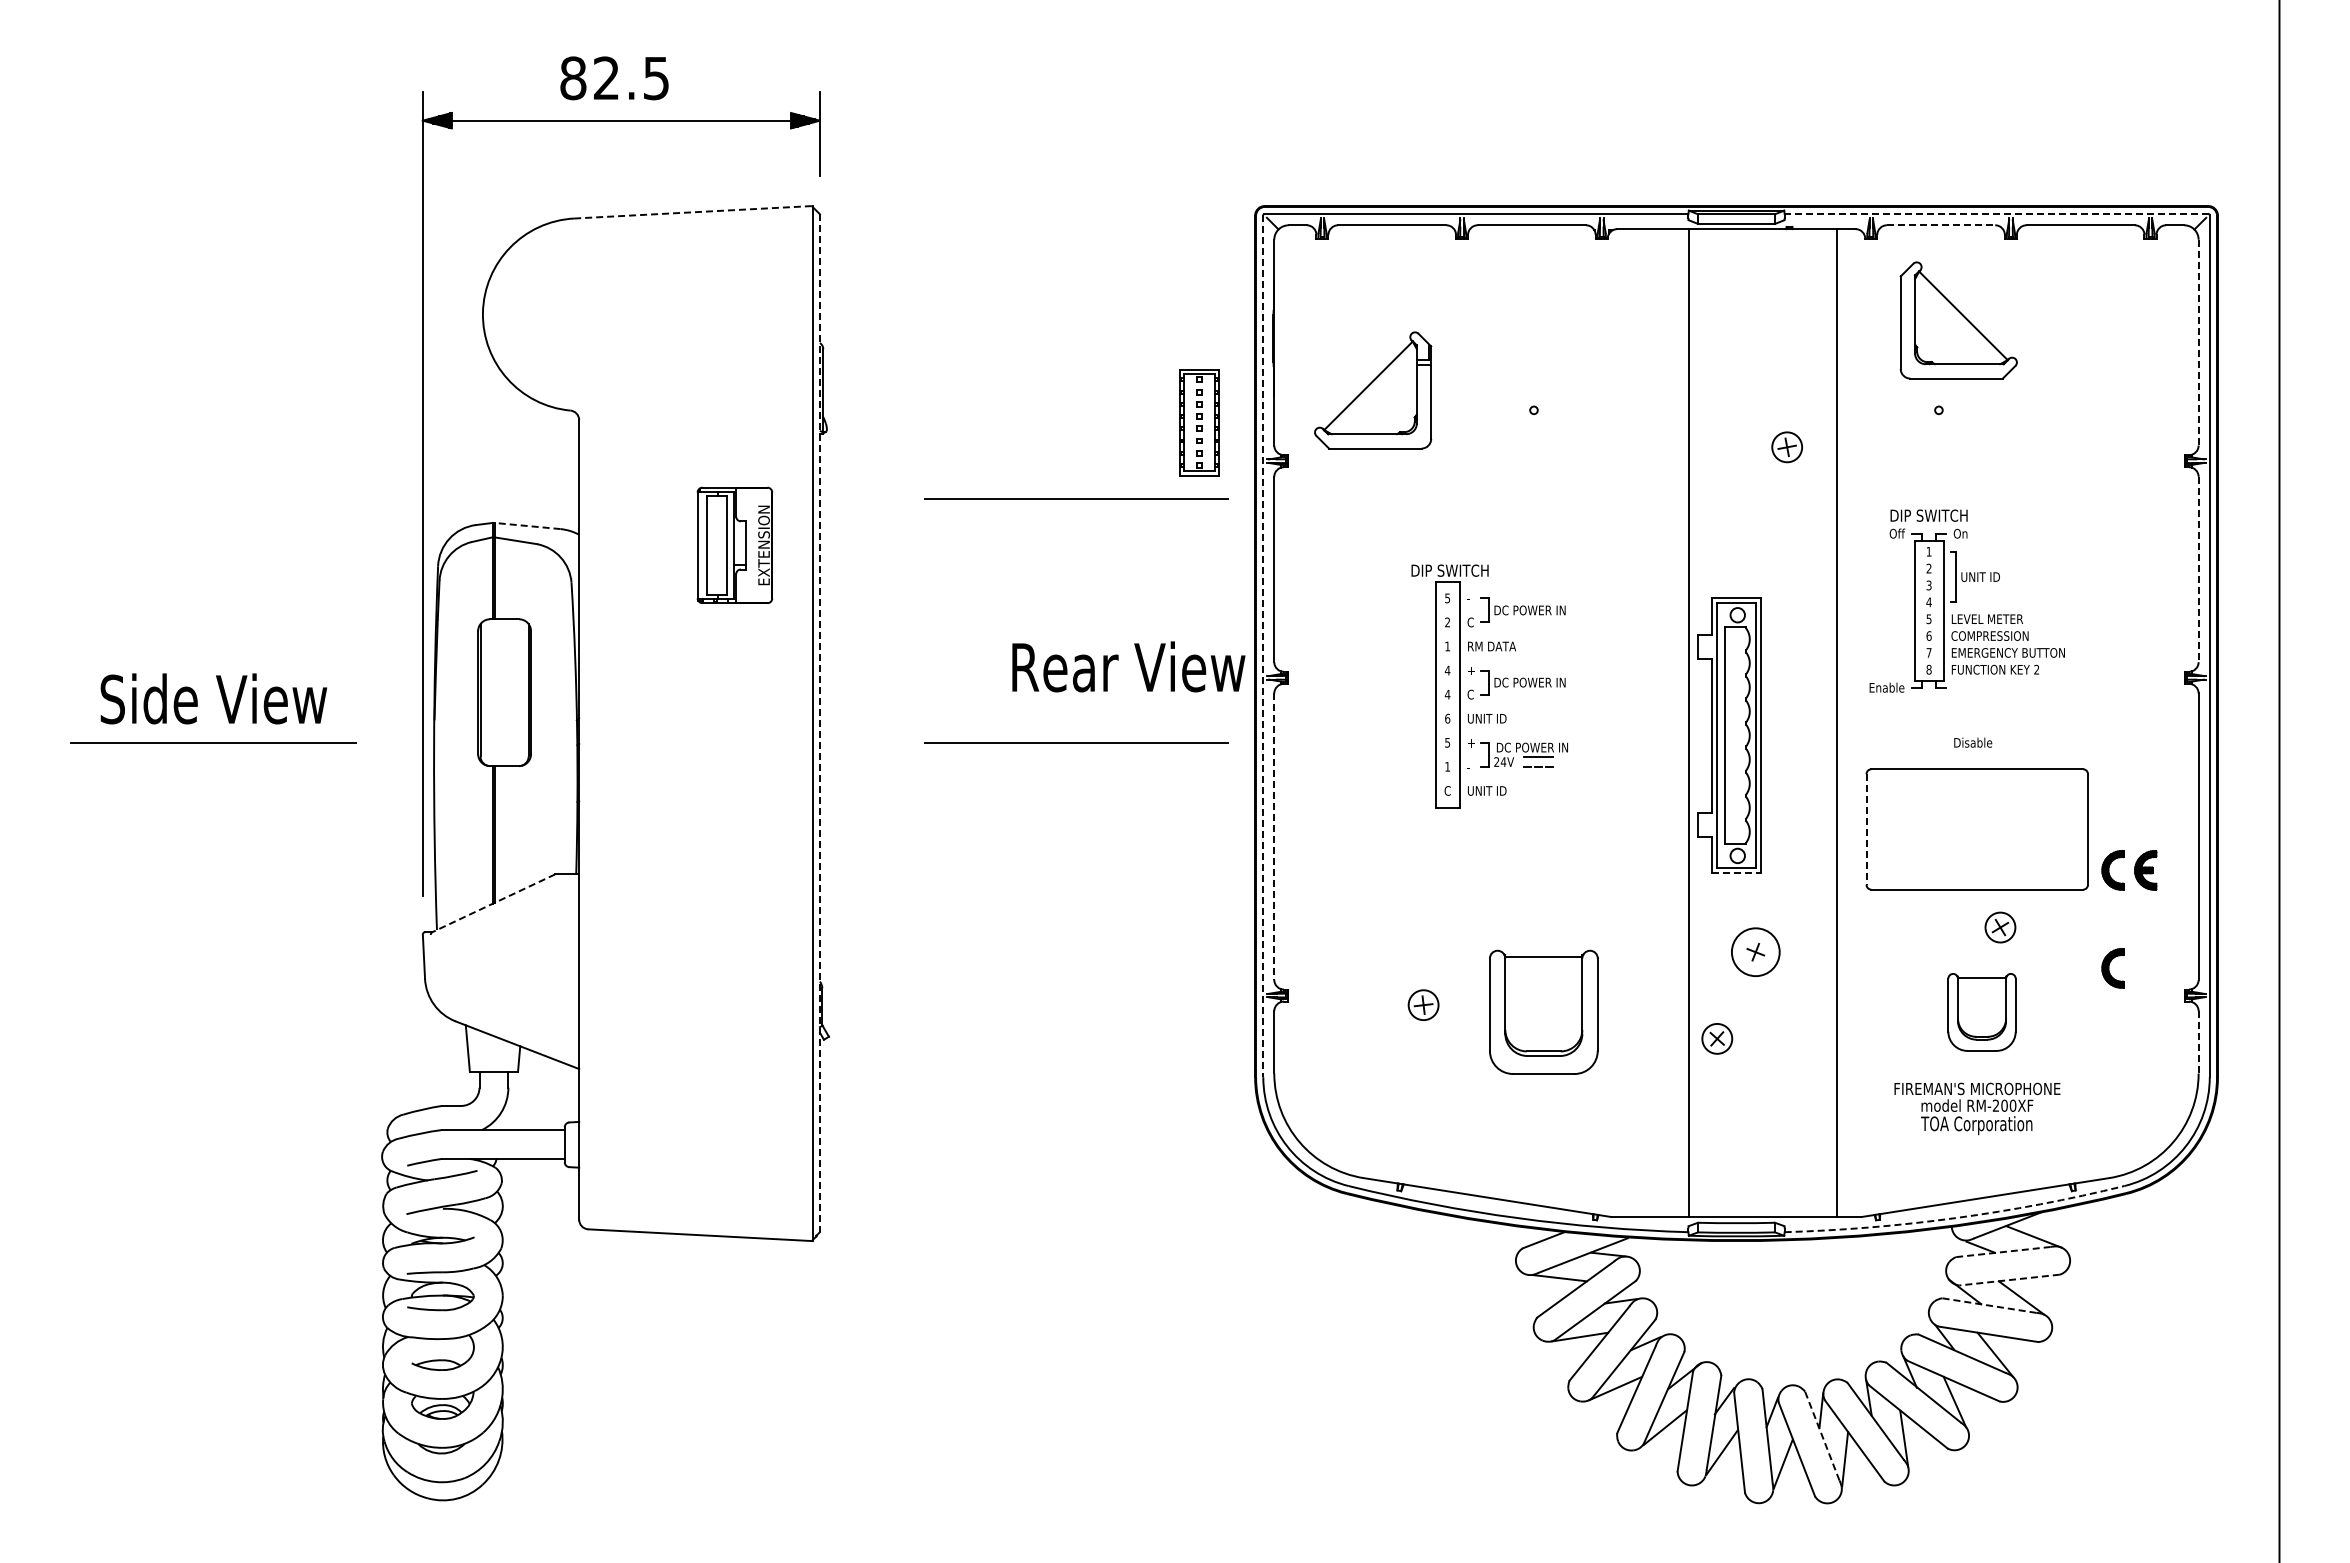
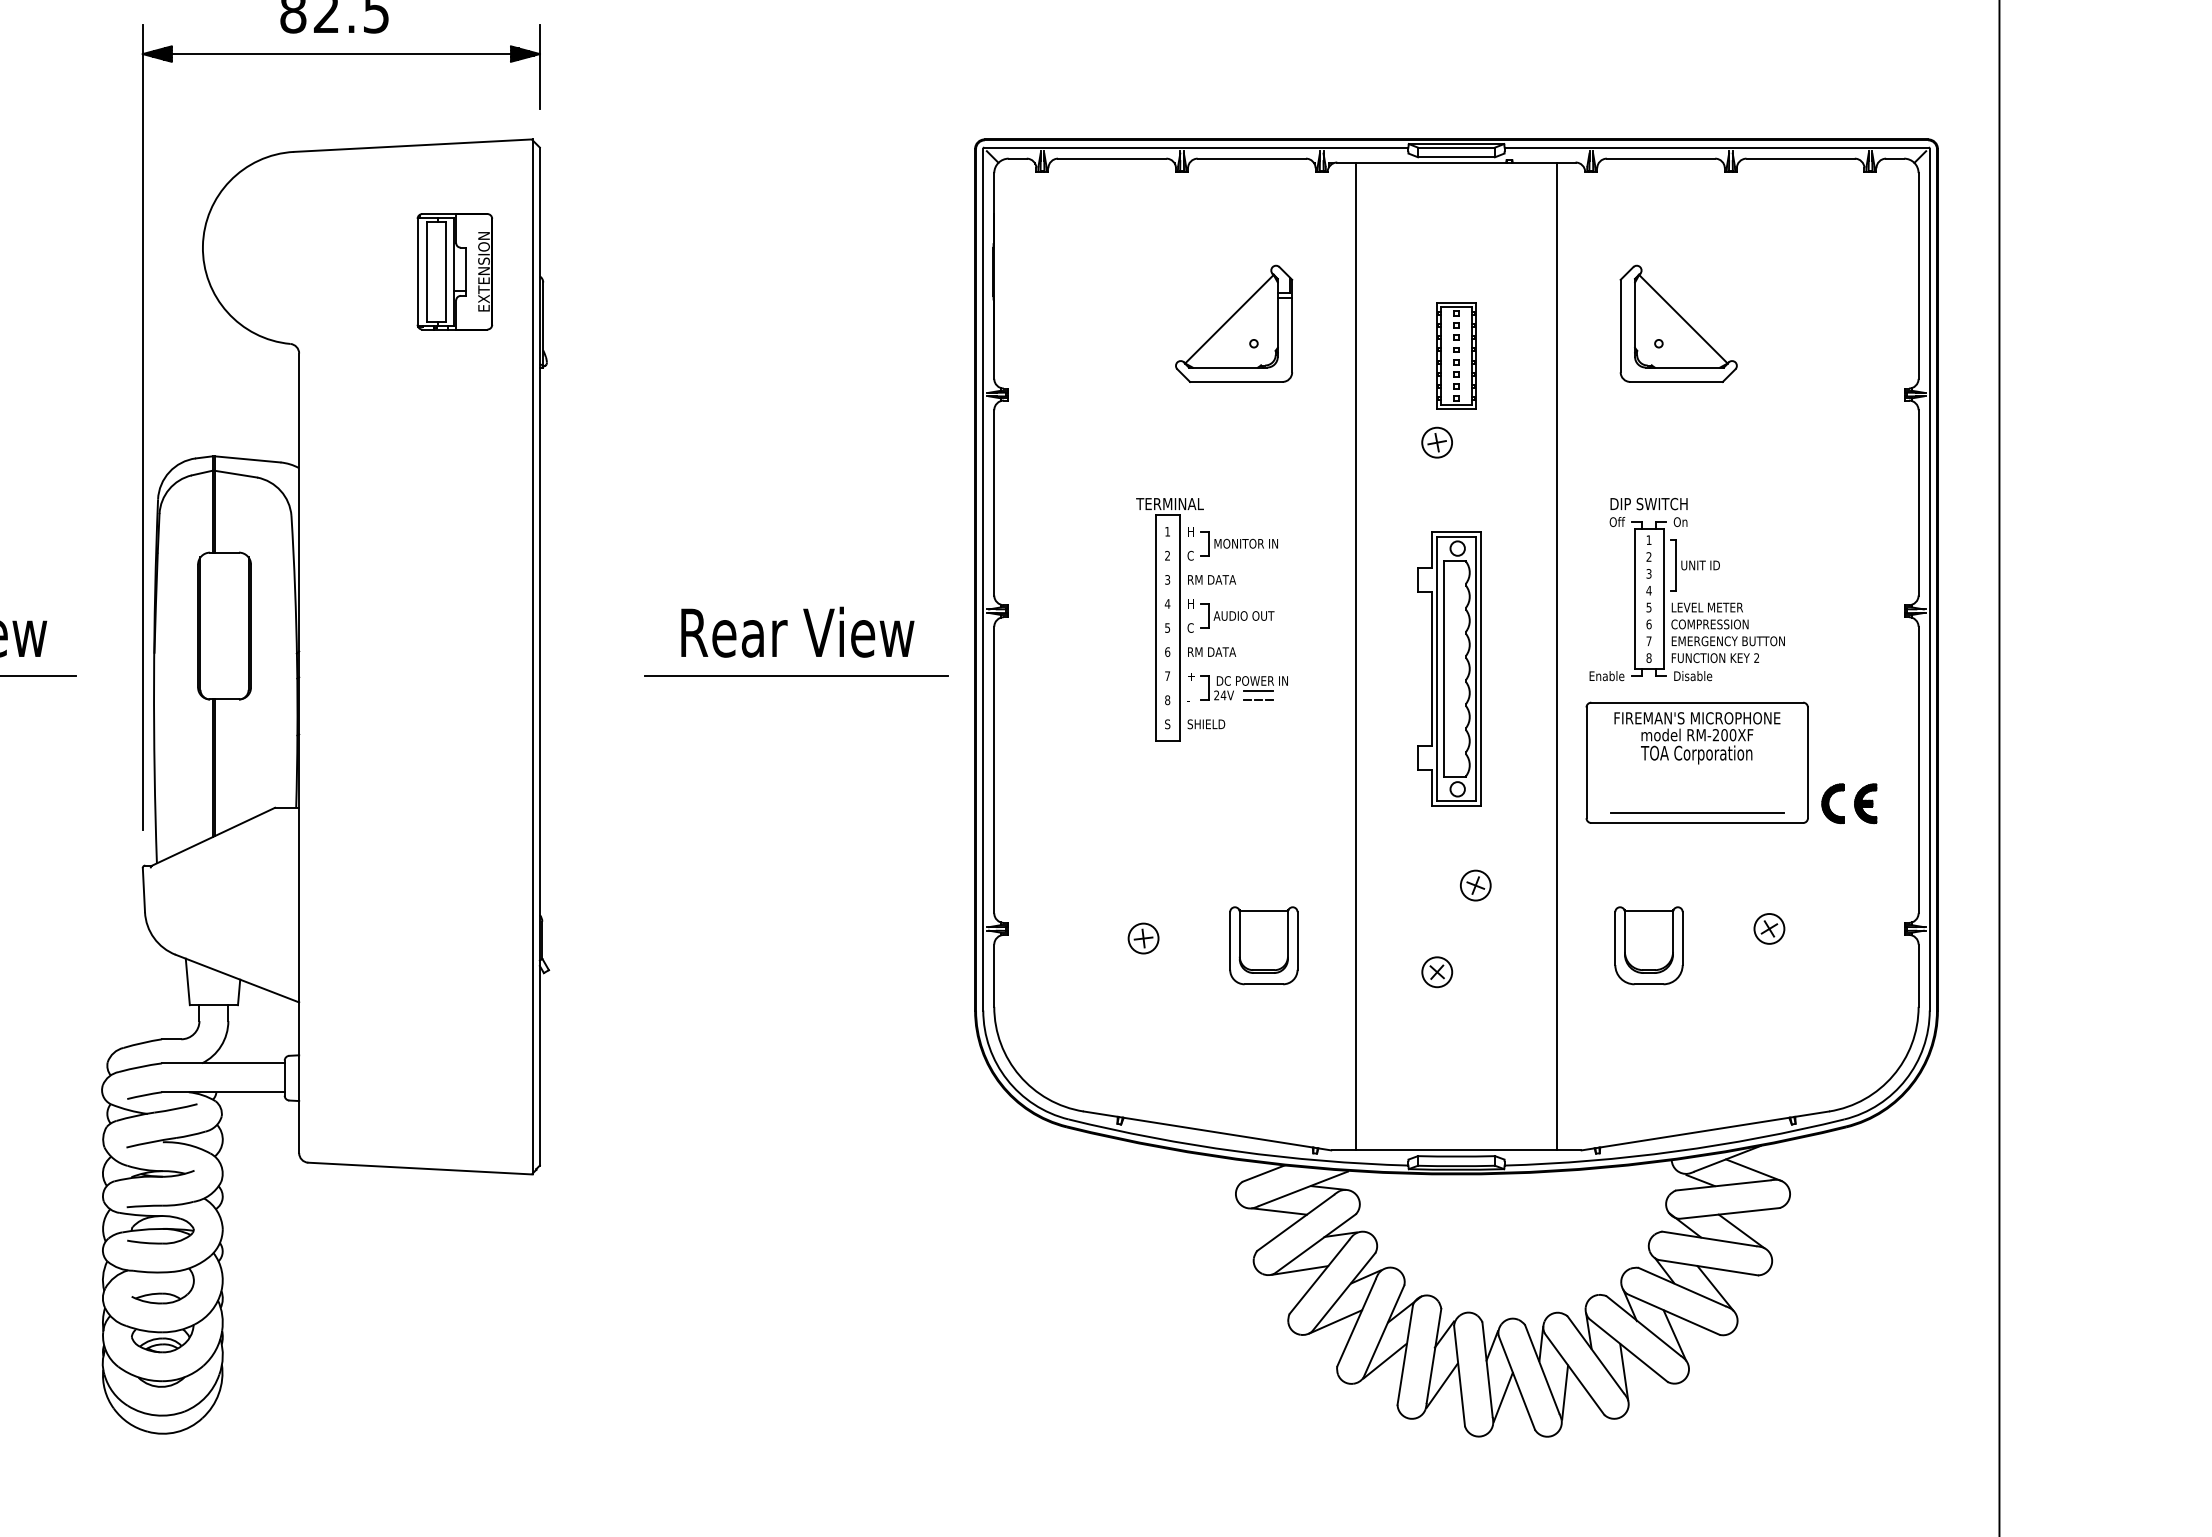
line: (693, 212) -> (413, 145), dashed -> solid
line: (1996, 214) -> (1716, 147), dashed -> solid
line: (1941, 225) -> (1661, 158), dashed -> solid
part: (1958, 320) -> (1678, 323), moved
line: (2198, 342) -> (1918, 275), dashed -> solid
part: (1373, 390) -> (1234, 323), moved
part: (1199, 422) -> (1456, 355), moved
part: (1786, 447) -> (1436, 442), moved
line: (1076, 498) -> (796, 431), removed
line: (527, 526) -> (247, 459), dashed -> solid
part: (734, 544) -> (454, 270), moved
line: (2198, 569) -> (1918, 502), dashed -> solid
text: (1449, 570) -> (1169, 503), DIP SWITCH -> TERMINAL
text: (1447, 598) -> (1167, 531), 5 -> 1
text: (1470, 598) -> (1190, 531), - -> H
part: (1956, 600) -> (1676, 588), moved
text: (1530, 610) -> (1250, 543), DC POWER IN -> MONITOR IN
line: (1263, 646) -> (983, 579), dashed -> solid
text: (1447, 646) -> (1167, 579), 1 -> 3
text: (1128, 666) -> (797, 631), moved
text: (1471, 670) -> (1191, 603), + -> H
text: (1529, 682) -> (1249, 615), DC POWER IN -> AUDIO OUT
text: (1447, 694) -> (1167, 627), 4 -> 5
text: (1491, 718) -> (1211, 651), UNIT ID -> RM DATA
line: (819, 723) -> (539, 656), dashed -> solid
line: (1689, 723) -> (1356, 656), moved
text: (1447, 742) -> (1167, 675), 5 -> 7
text: (1447, 766) -> (1167, 699), 1 -> 8
text: (1447, 790) -> (1167, 723), C -> S
text: (1486, 790) -> (1206, 723), UNIT ID -> SHIELD
line: (1866, 829) -> (1586, 762), dashed -> solid
line: (1274, 837) -> (994, 770), dashed -> solid
line: (1736, 872) -> (1456, 805), dashed -> solid
line: (1976, 880) -> (1696, 813), added
line: (493, 903) -> (213, 836), dashed -> solid
part: (2000, 927) -> (1769, 928), moved
circle: (1755, 952) -> (1475, 885), size x0.62
part: (2112, 968) -> (1832, 901), removed
part: (1543, 1012) -> (1263, 945), size x0.62
part: (1981, 1012) -> (1648, 945), moved
line: (2198, 1042) -> (1918, 975), dashed -> solid
text: (1977, 1108) -> (1697, 737), moved
arc: (1955, 1218) -> (1675, 1151), dashed -> solid
line: (2003, 1252) -> (1723, 1185), dashed -> solid
line: (2009, 1280) -> (1729, 1213), dashed -> solid
line: (1989, 1305) -> (1709, 1238), dashed -> solid
line: (1822, 1436) -> (1542, 1369), dashed -> solid

